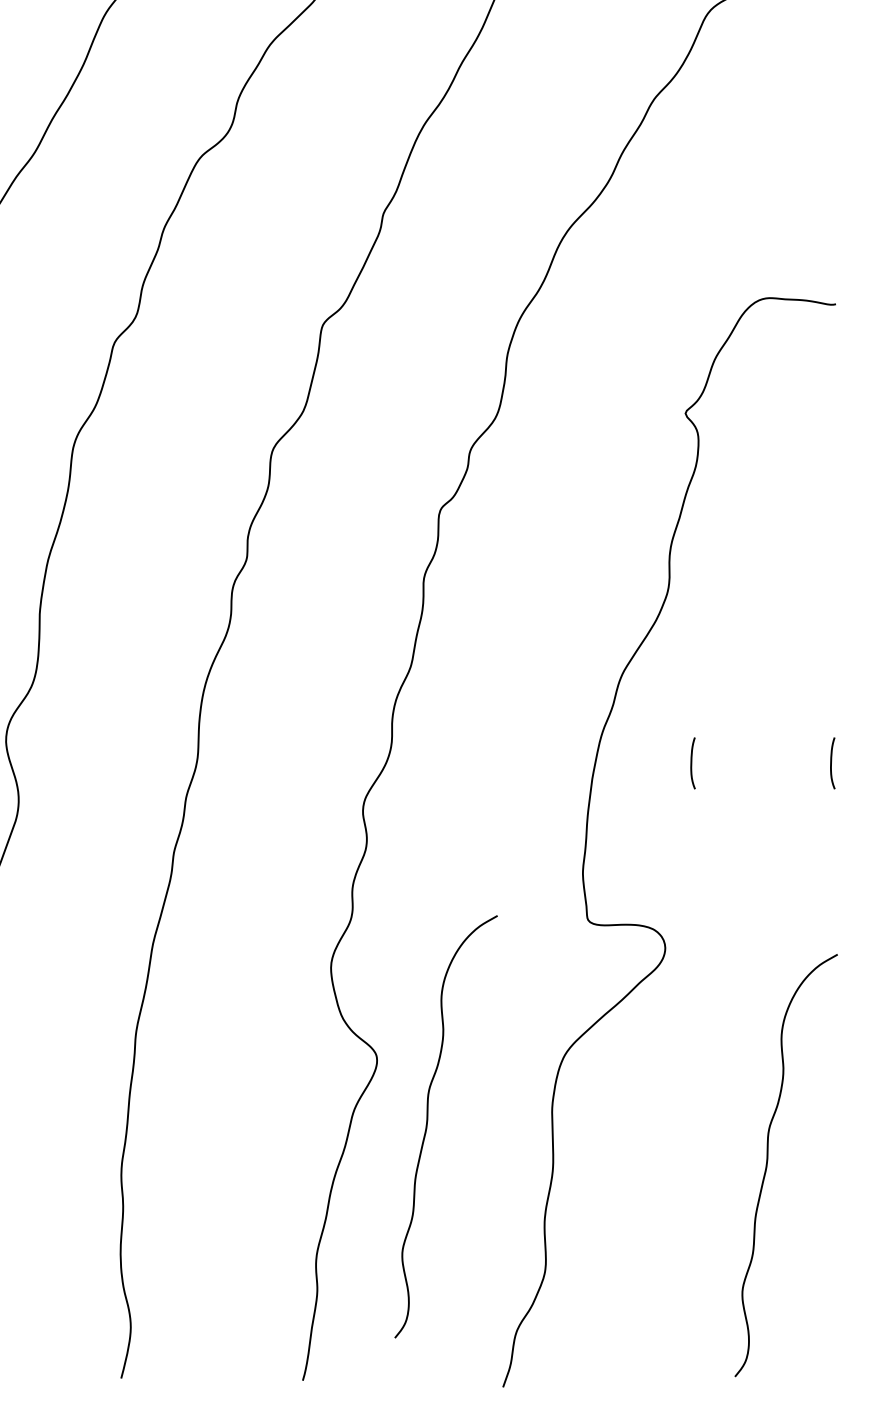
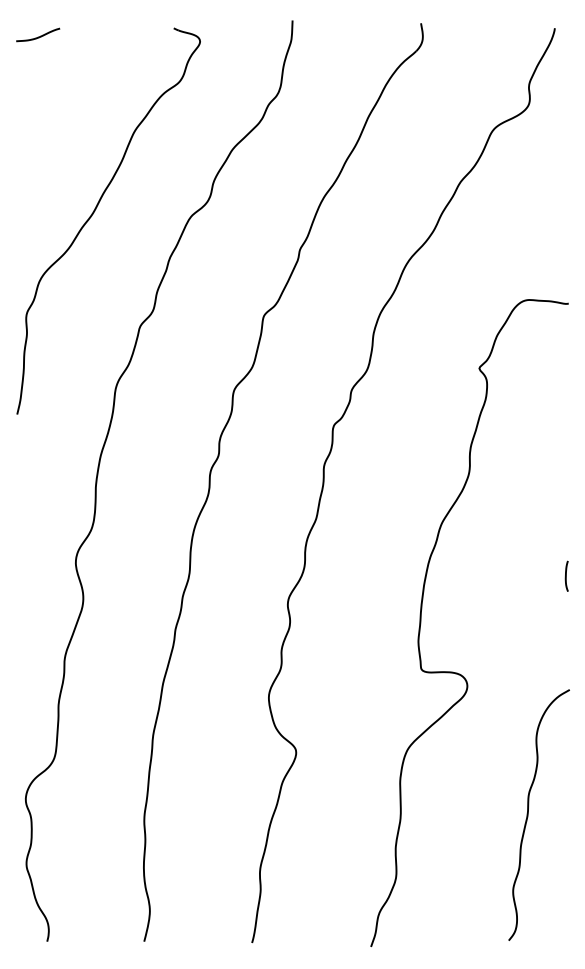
curve: (692, 762) -> (483, 575), removed
curve: (428, 1125) -> (326, 791), removed

